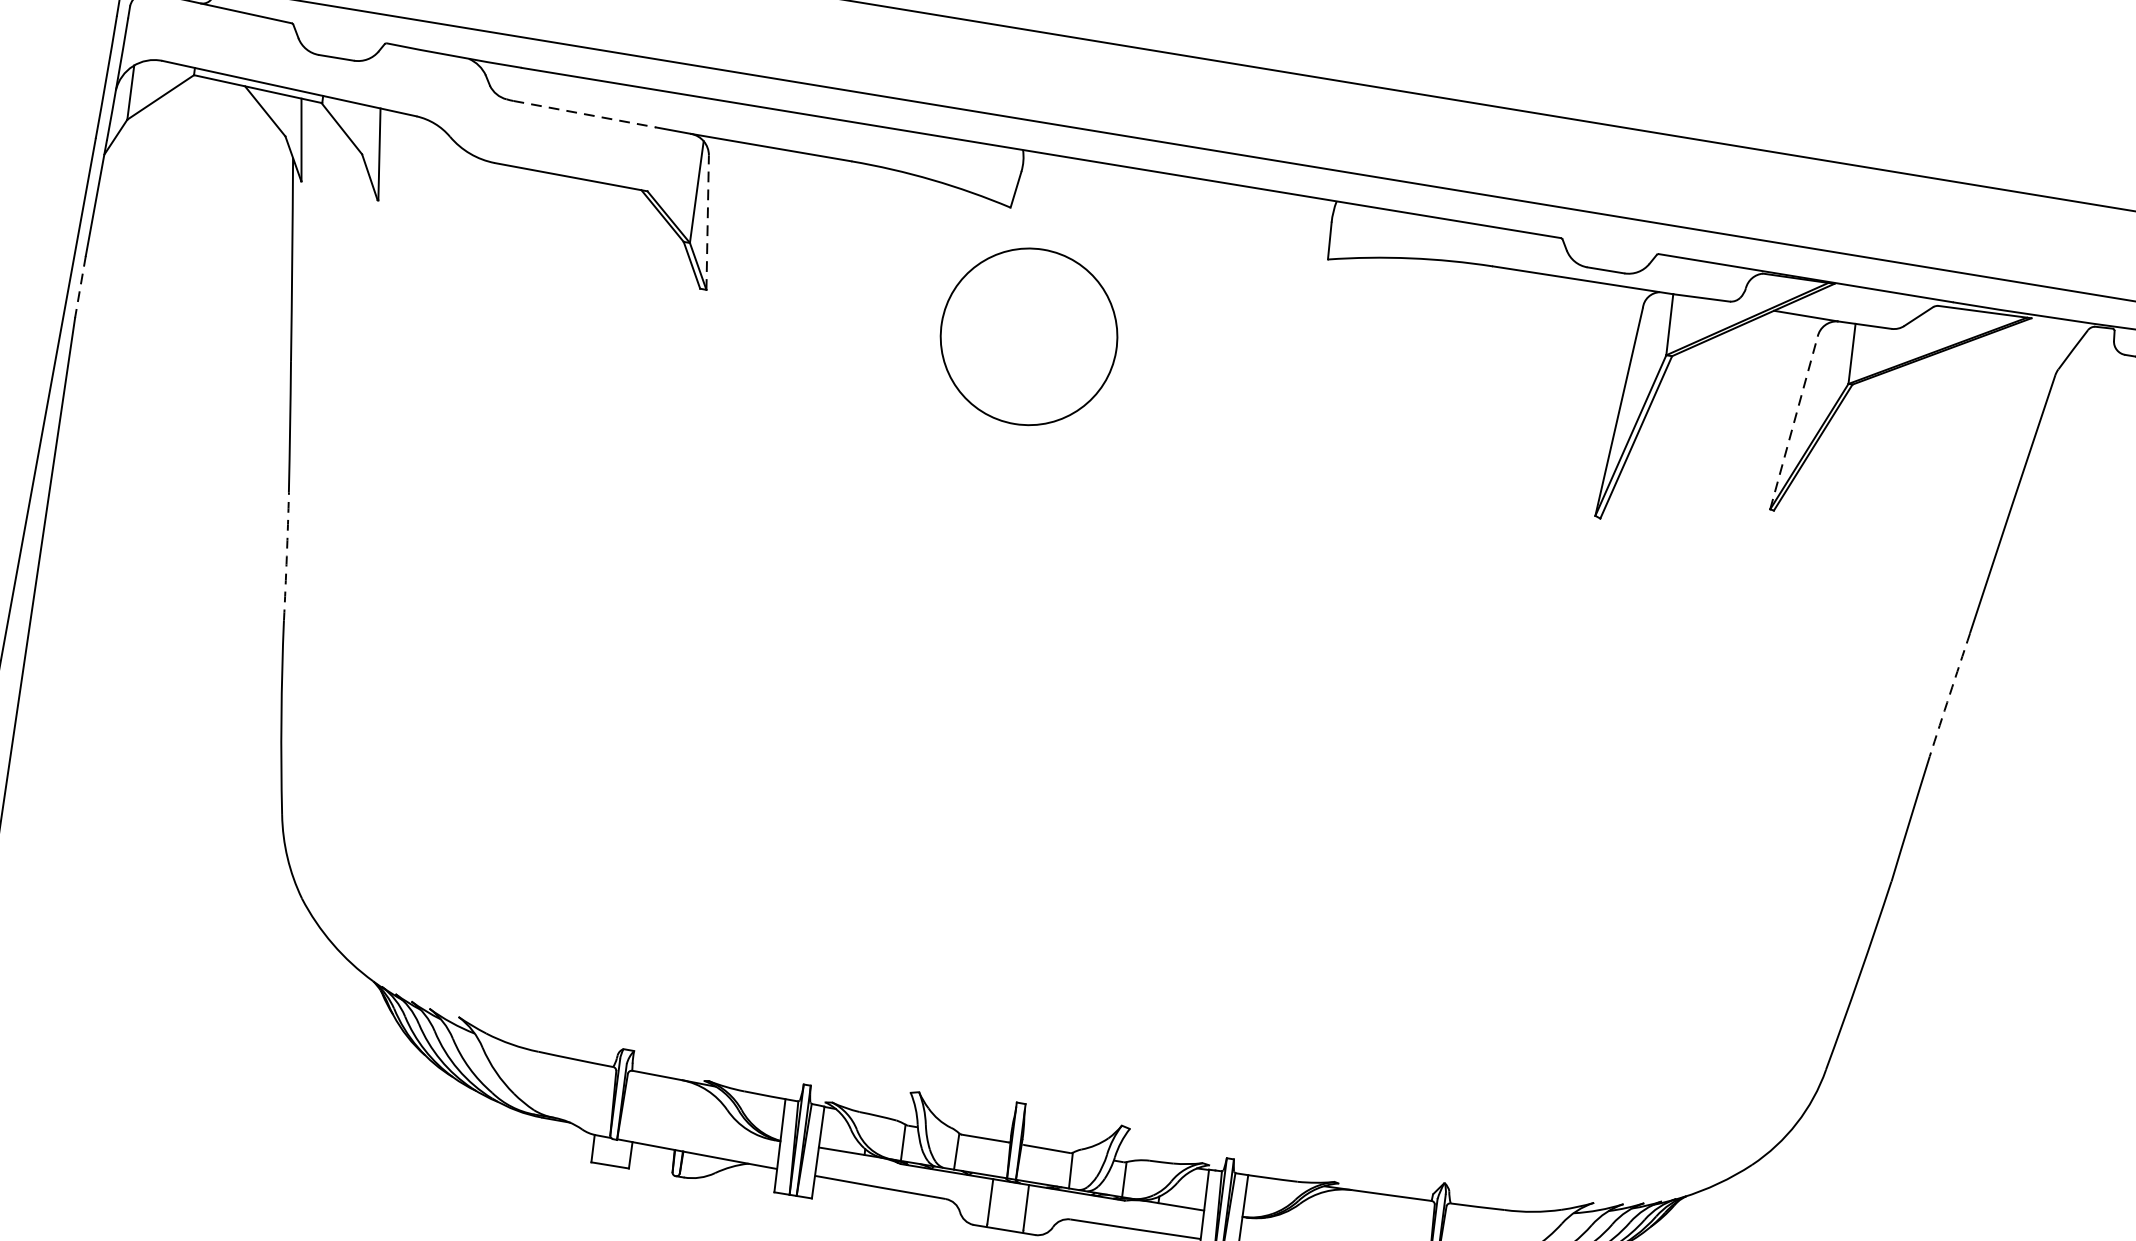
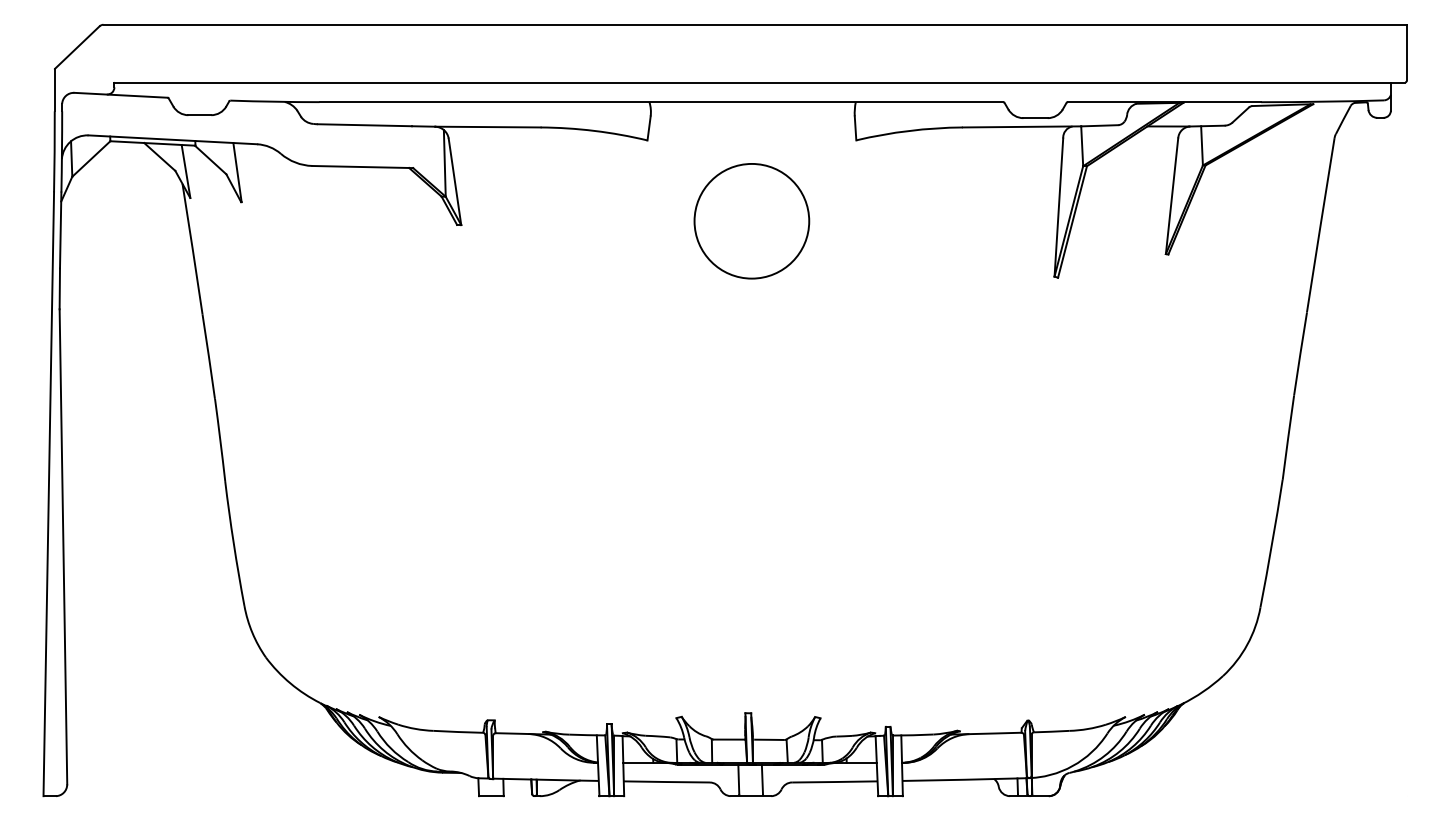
line: (585, 114) -> (365, 125), dashed -> solid
line: (707, 222) -> (454, 181), dashed -> solid
line: (79, 287) -> (59, 289), dashed -> solid
circle: (1028, 337) -> (751, 221), moved
line: (1794, 421) -> (1172, 195), dashed -> solid
arc: (287, 555) -> (220, 439), dashed -> solid
arc: (1949, 695) -> (1300, 354), dashed -> solid

